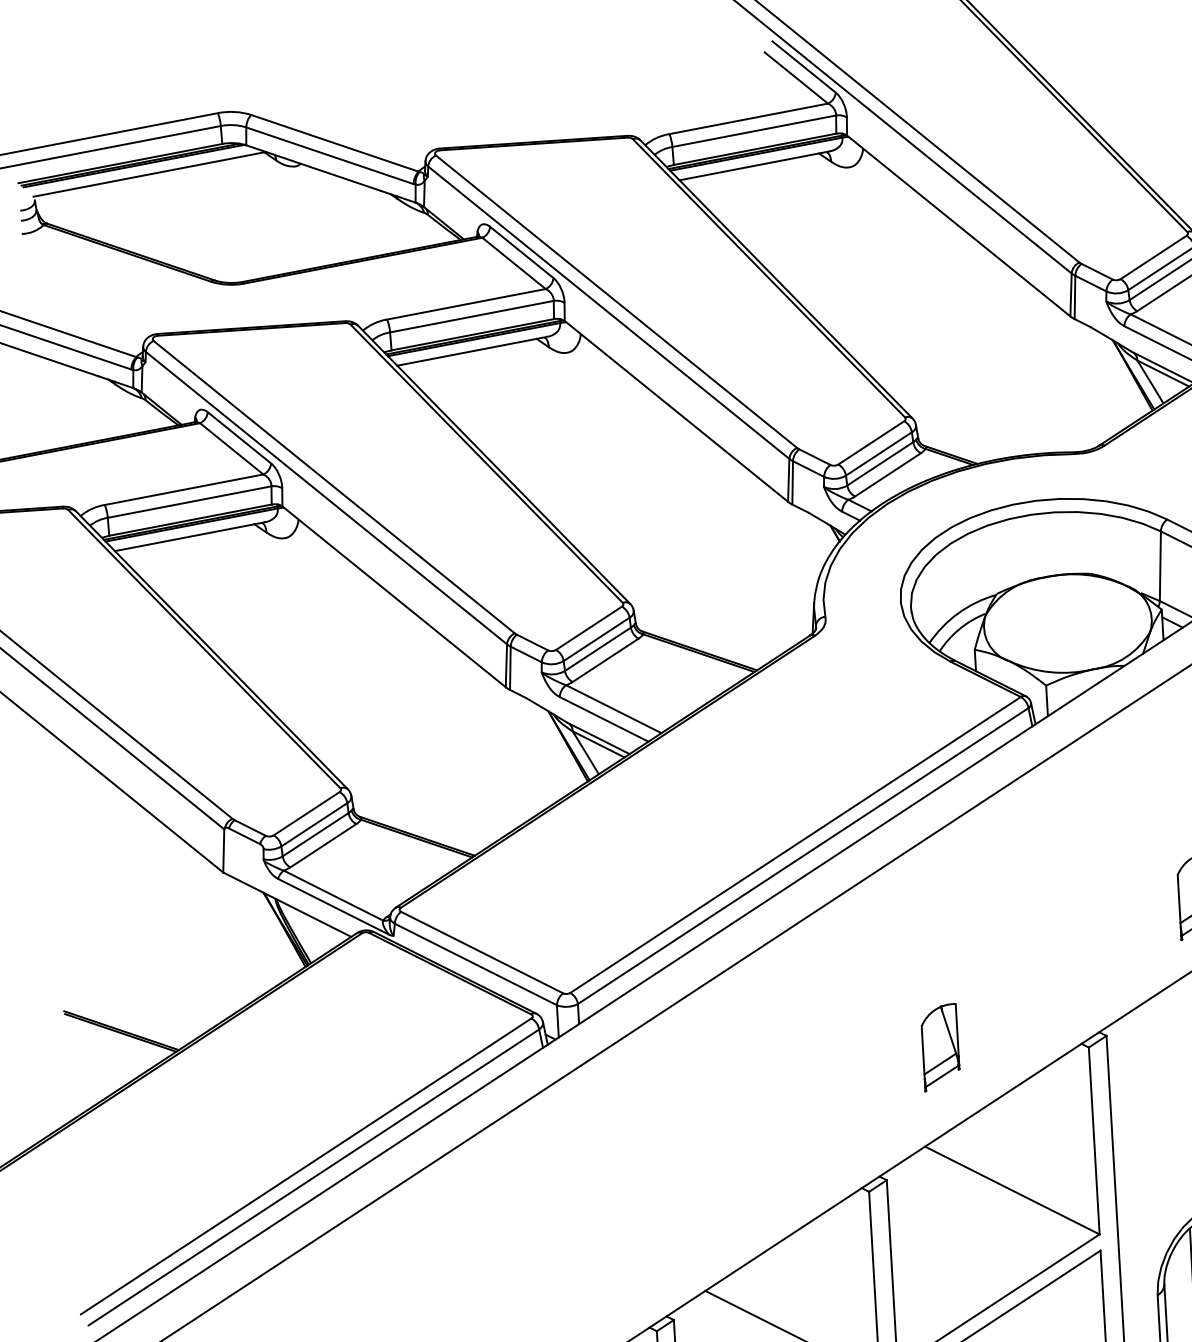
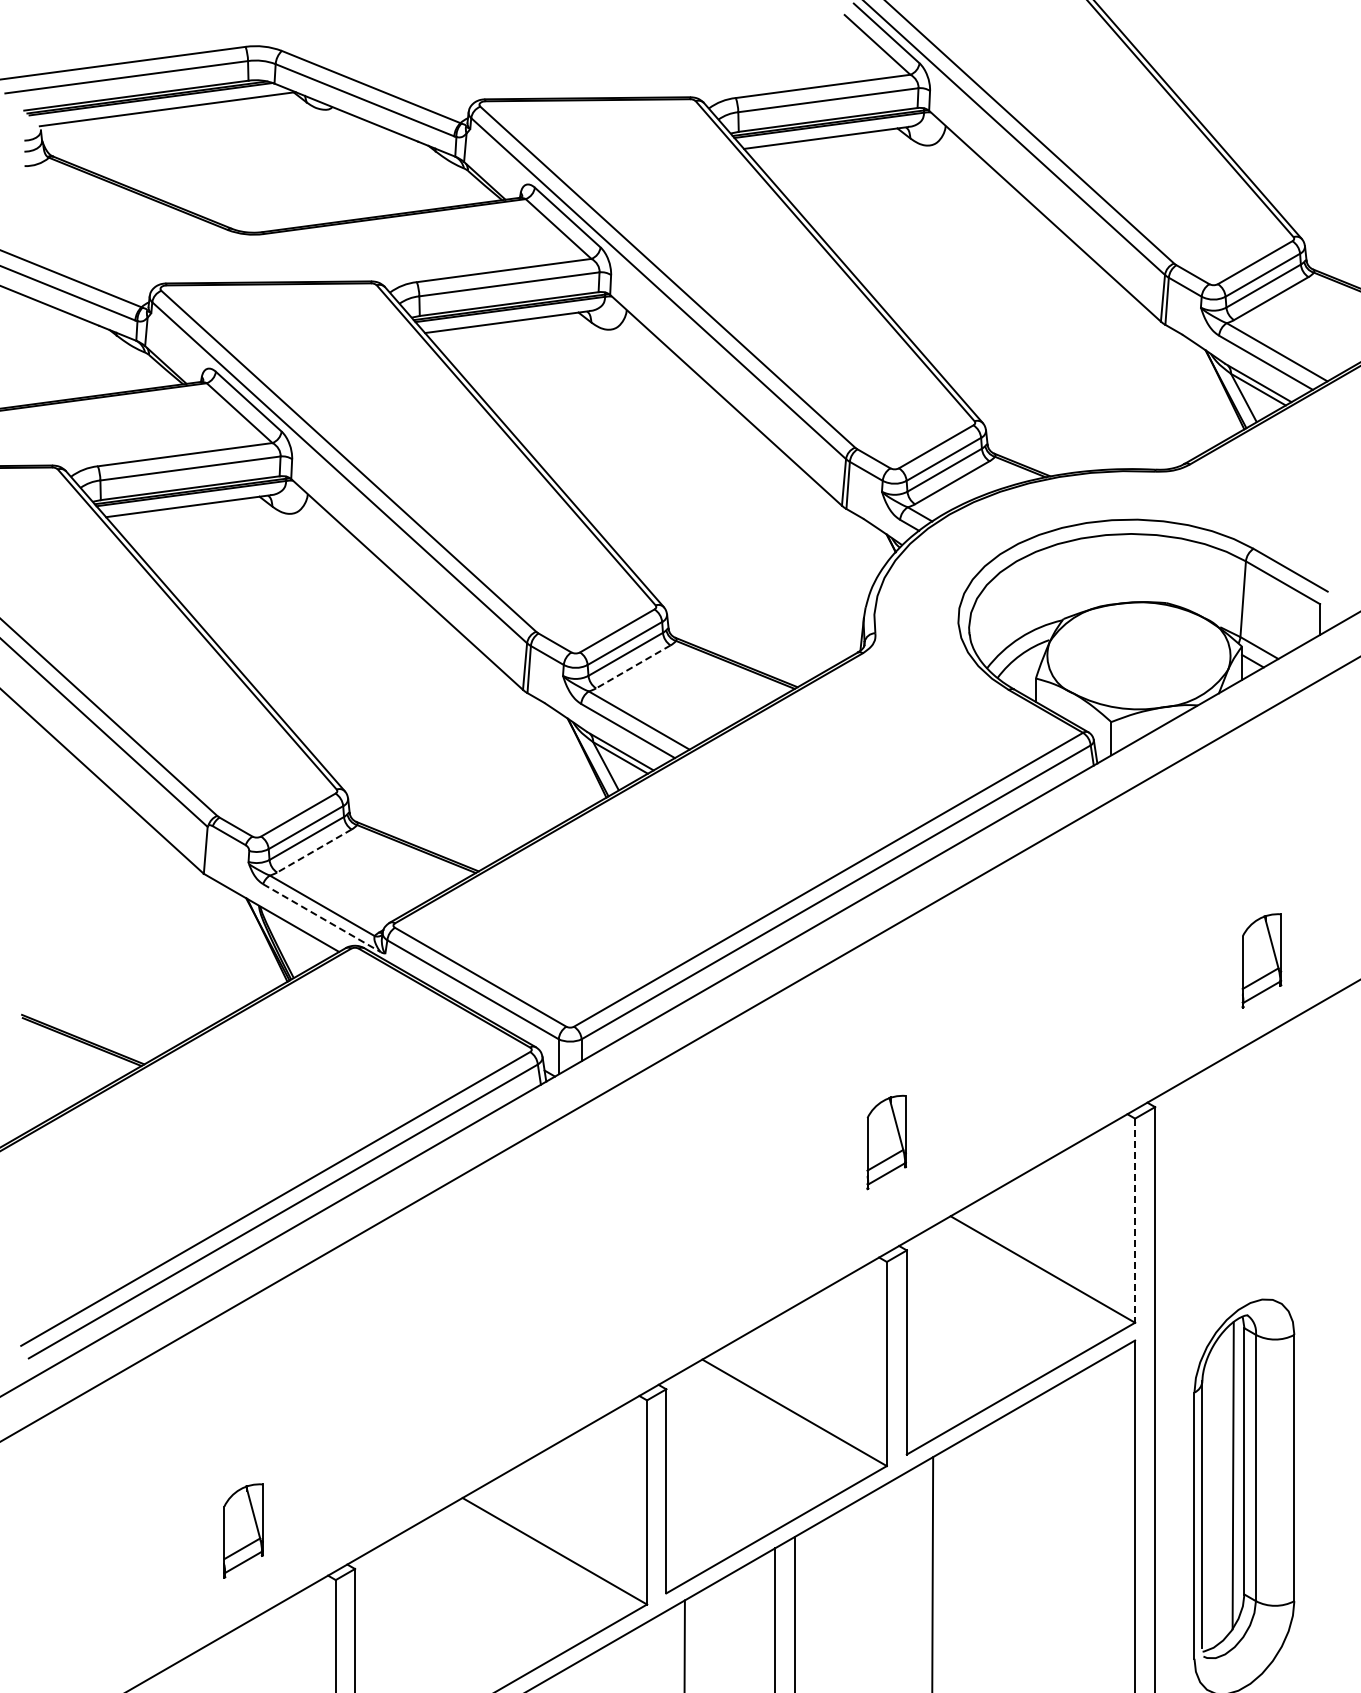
line: (604, 660) -> (632, 667), solid -> dashed
line: (323, 846) -> (314, 851), solid -> dashed
line: (333, 907) -> (321, 918), solid -> dashed
part: (940, 1047) -> (886, 1142), moved
line: (1094, 1141) -> (1135, 1221), solid -> dashed

